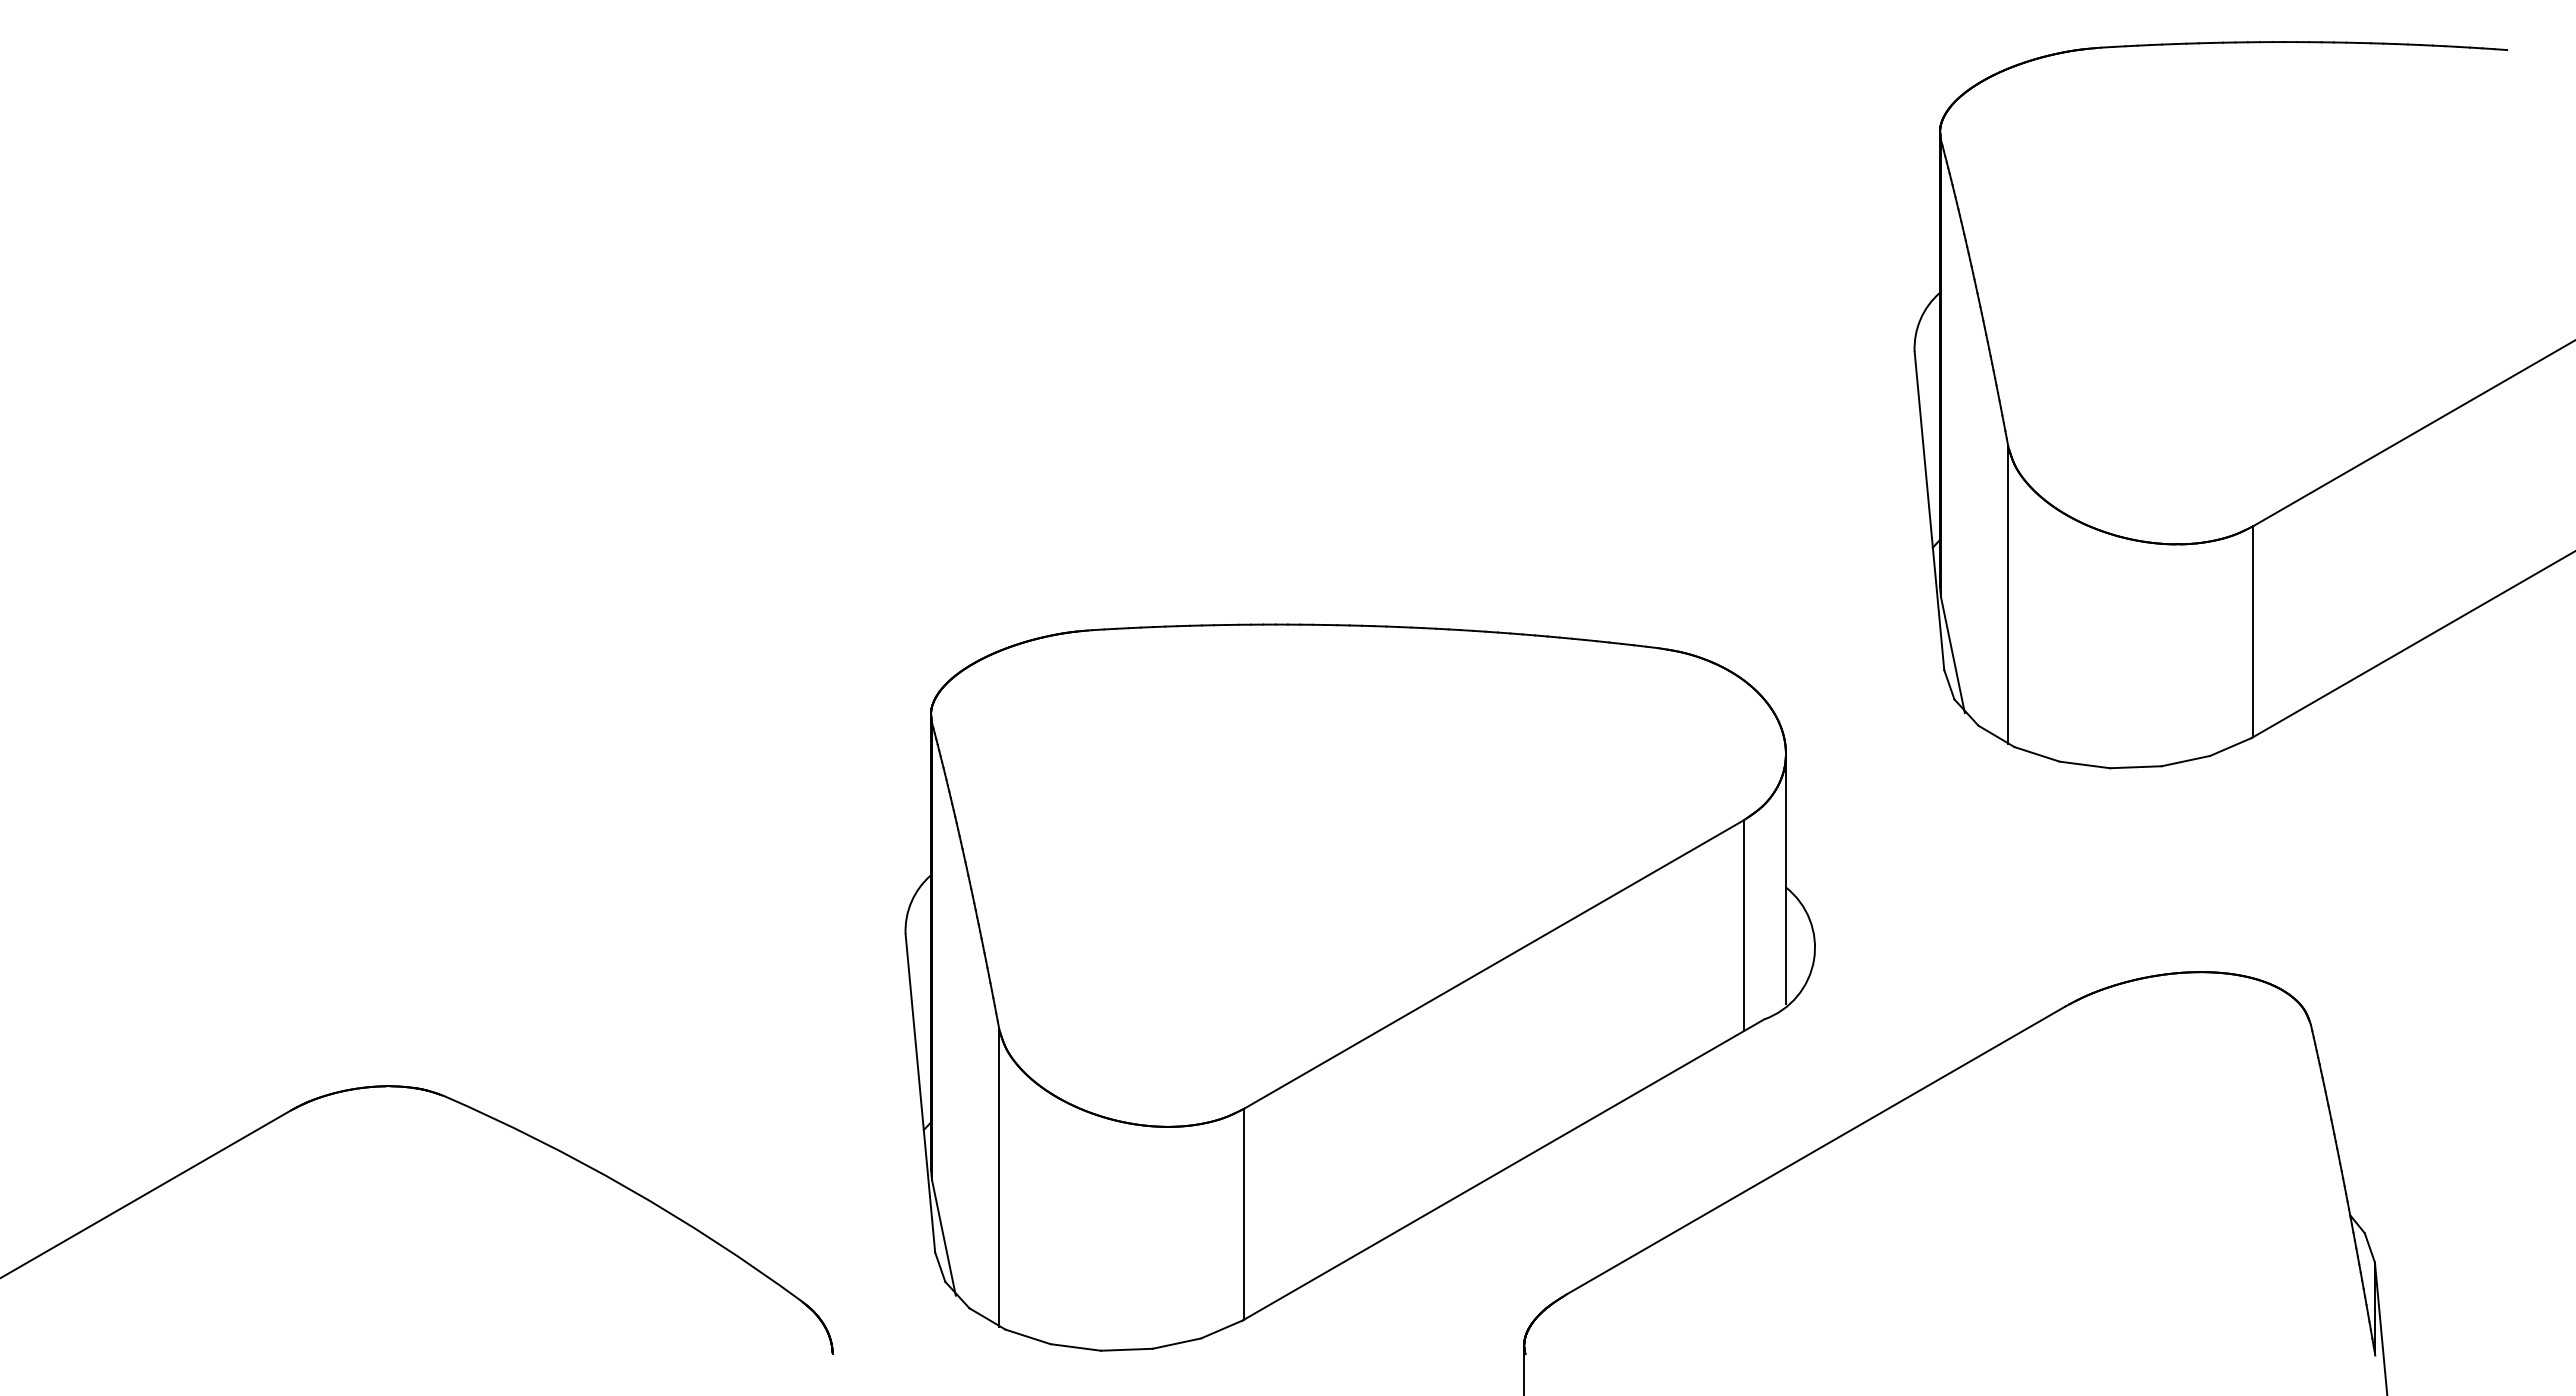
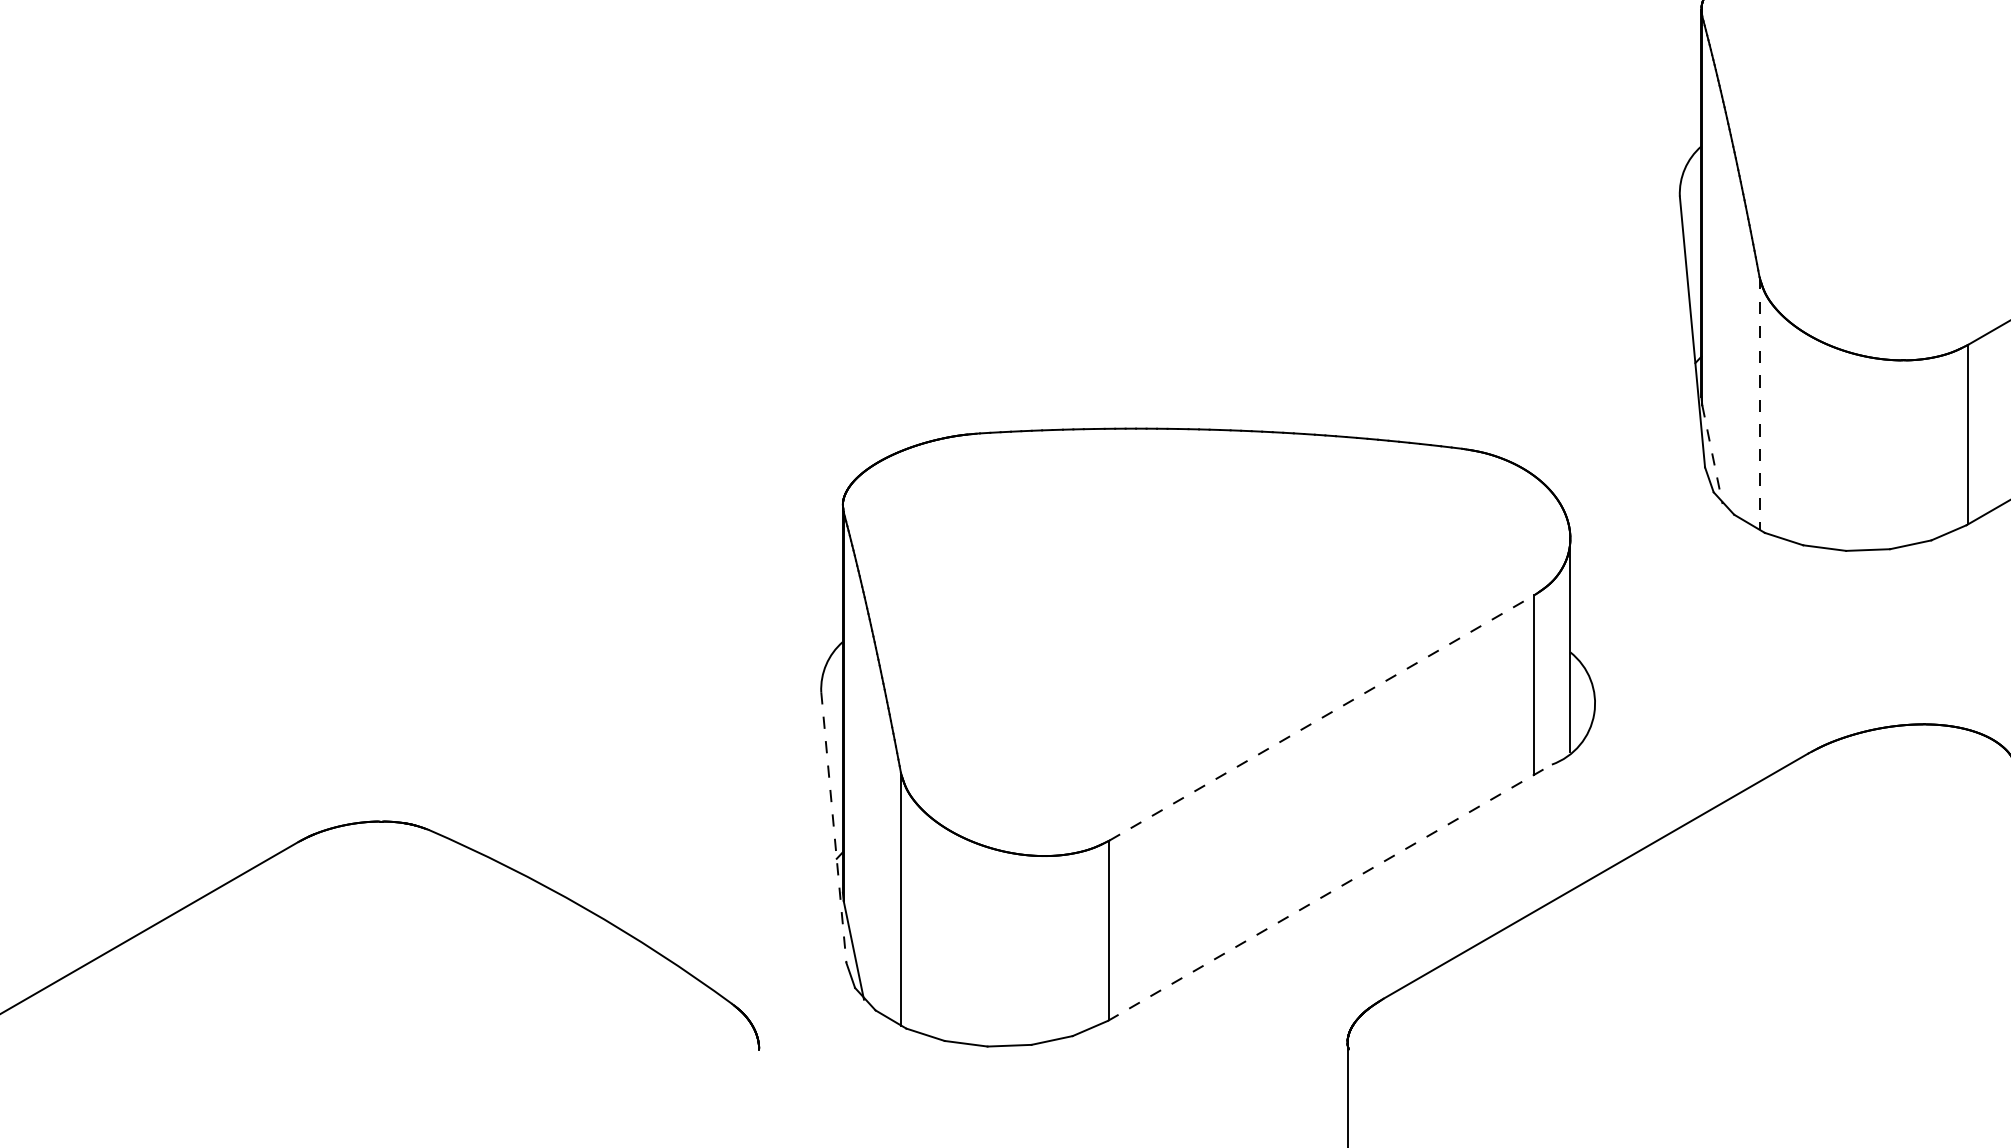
line: (2008, 595) -> (1759, 403), solid -> dashed
line: (1953, 655) -> (1712, 454), solid -> dashed
line: (1494, 964) -> (1322, 717), solid -> dashed
line: (920, 1093) -> (833, 827), solid -> dashed
line: (1503, 1169) -> (1330, 892), solid -> dashed

